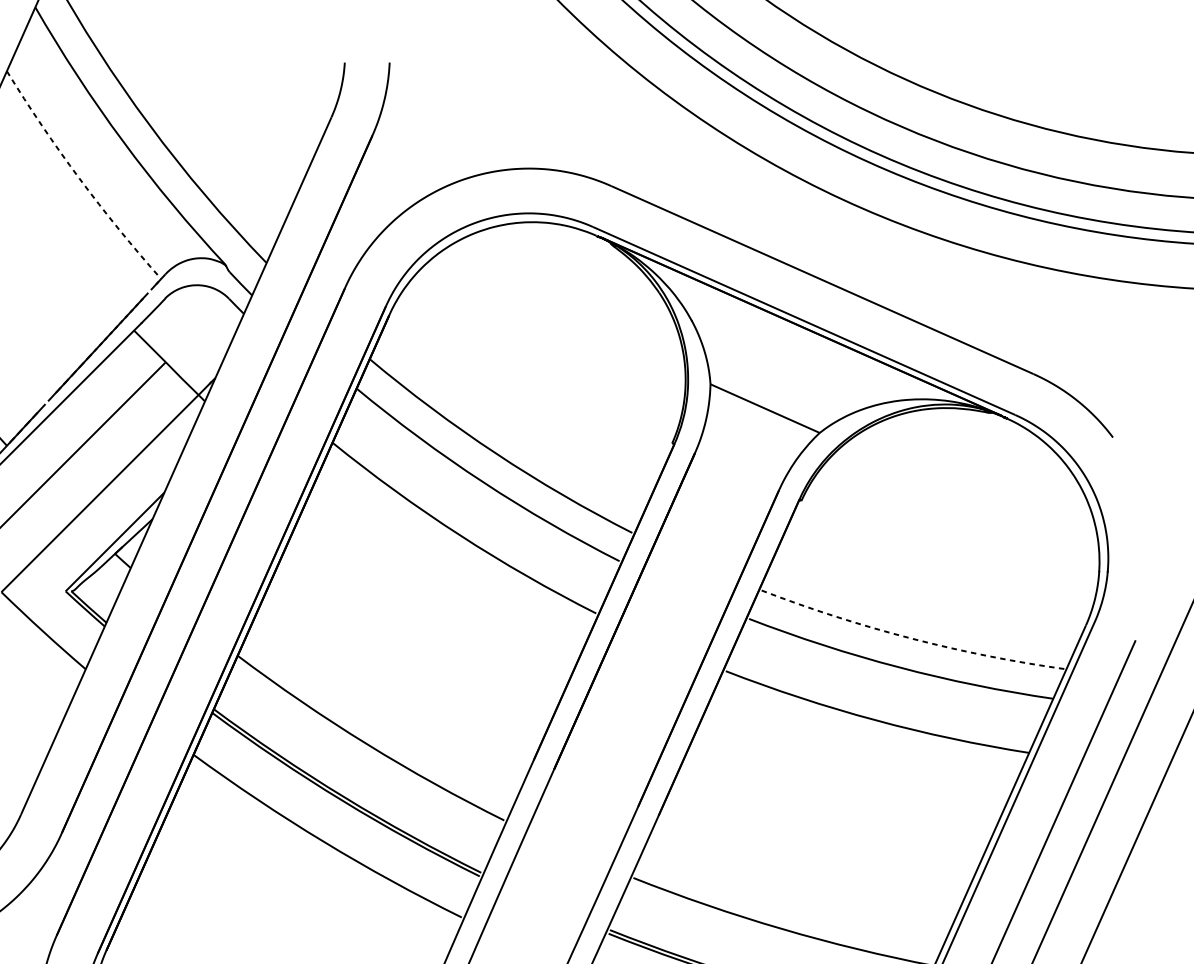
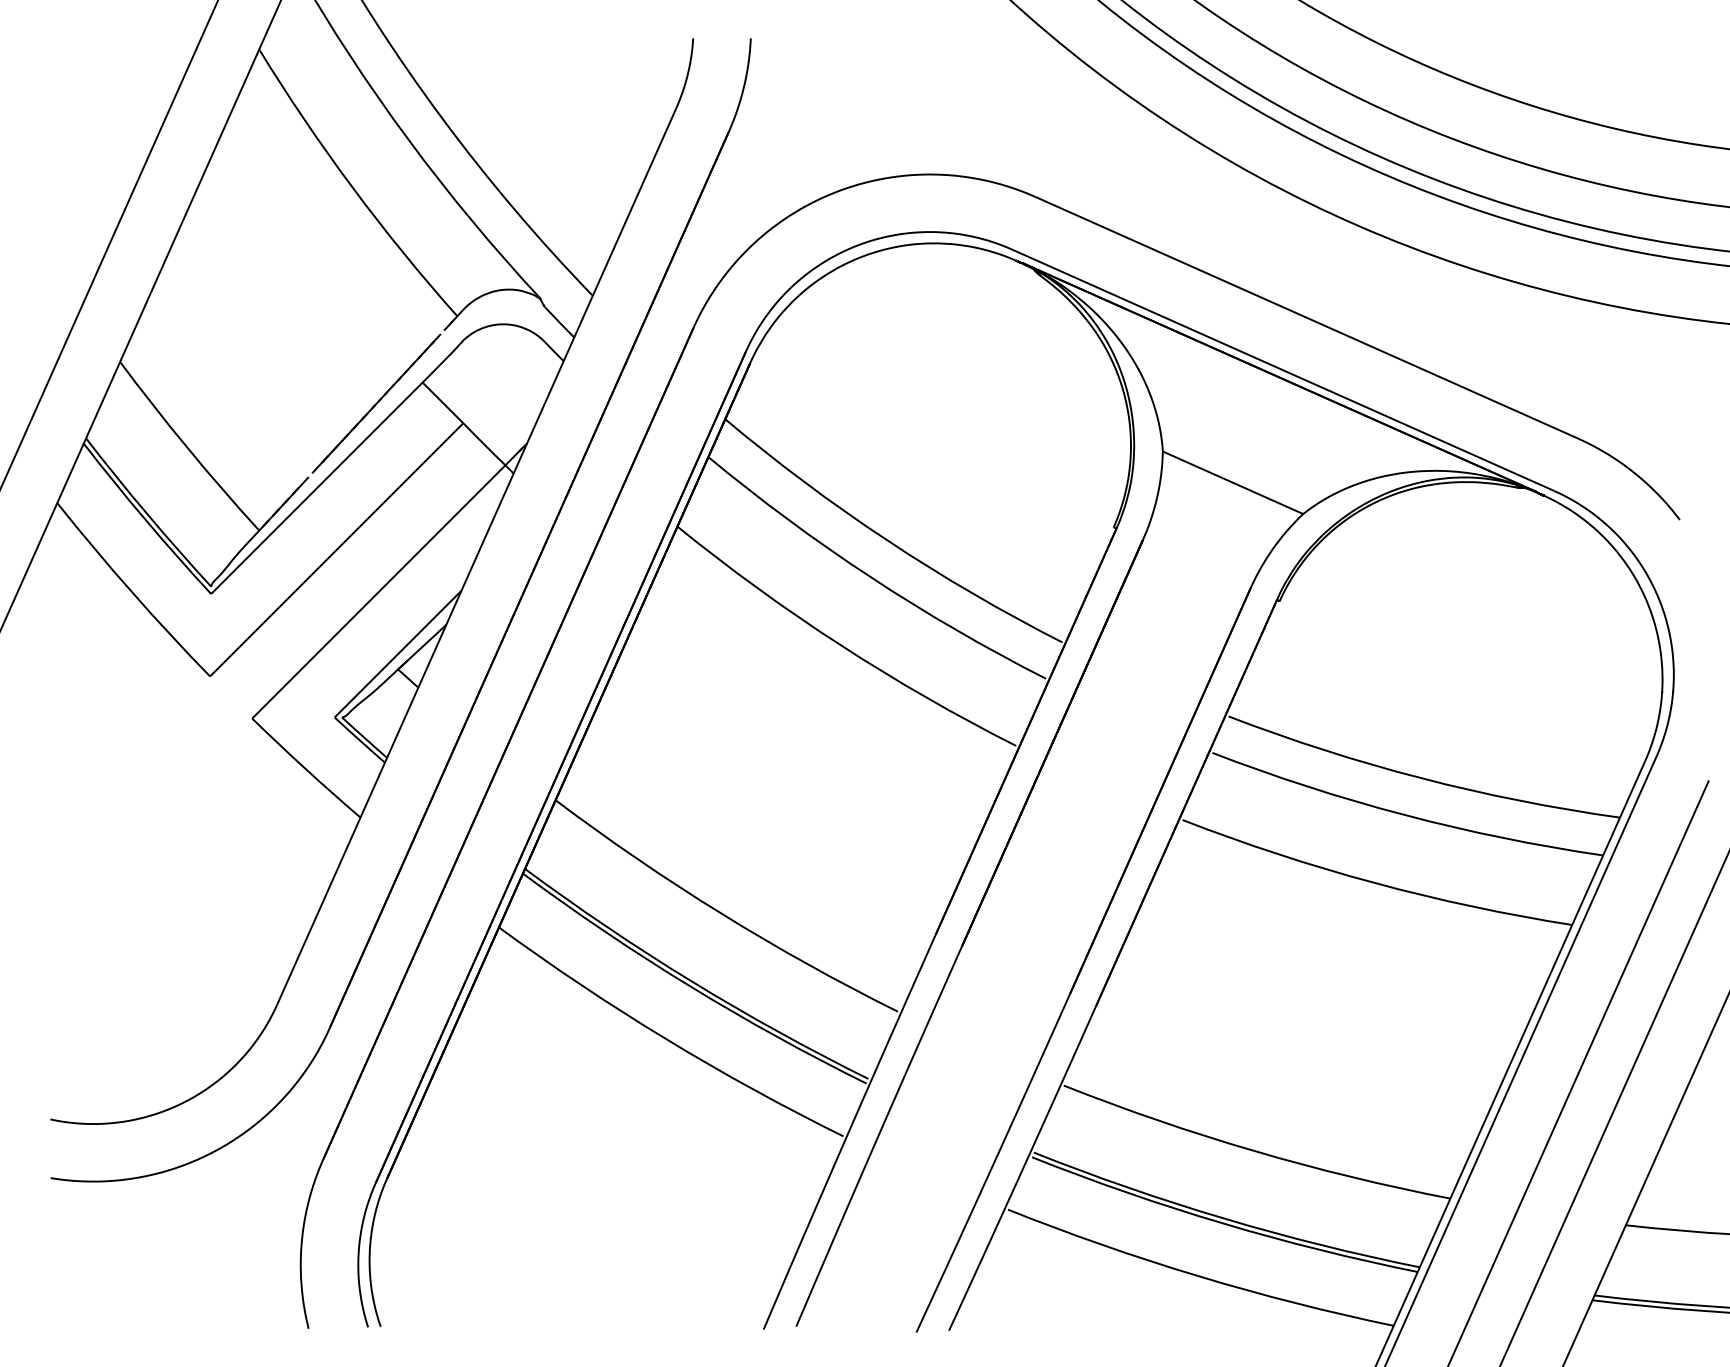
arc: (79, 178) -> (352, 187), dashed -> solid
arc: (911, 638) -> (1421, 778), dashed -> solid

